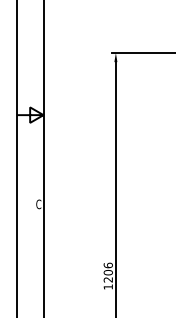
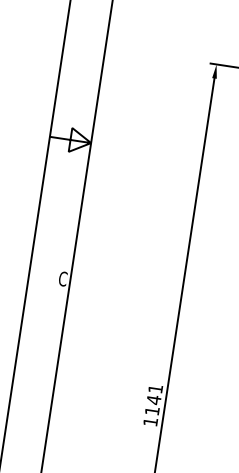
text: (107, 272) -> (152, 399), 1206 -> 1141

